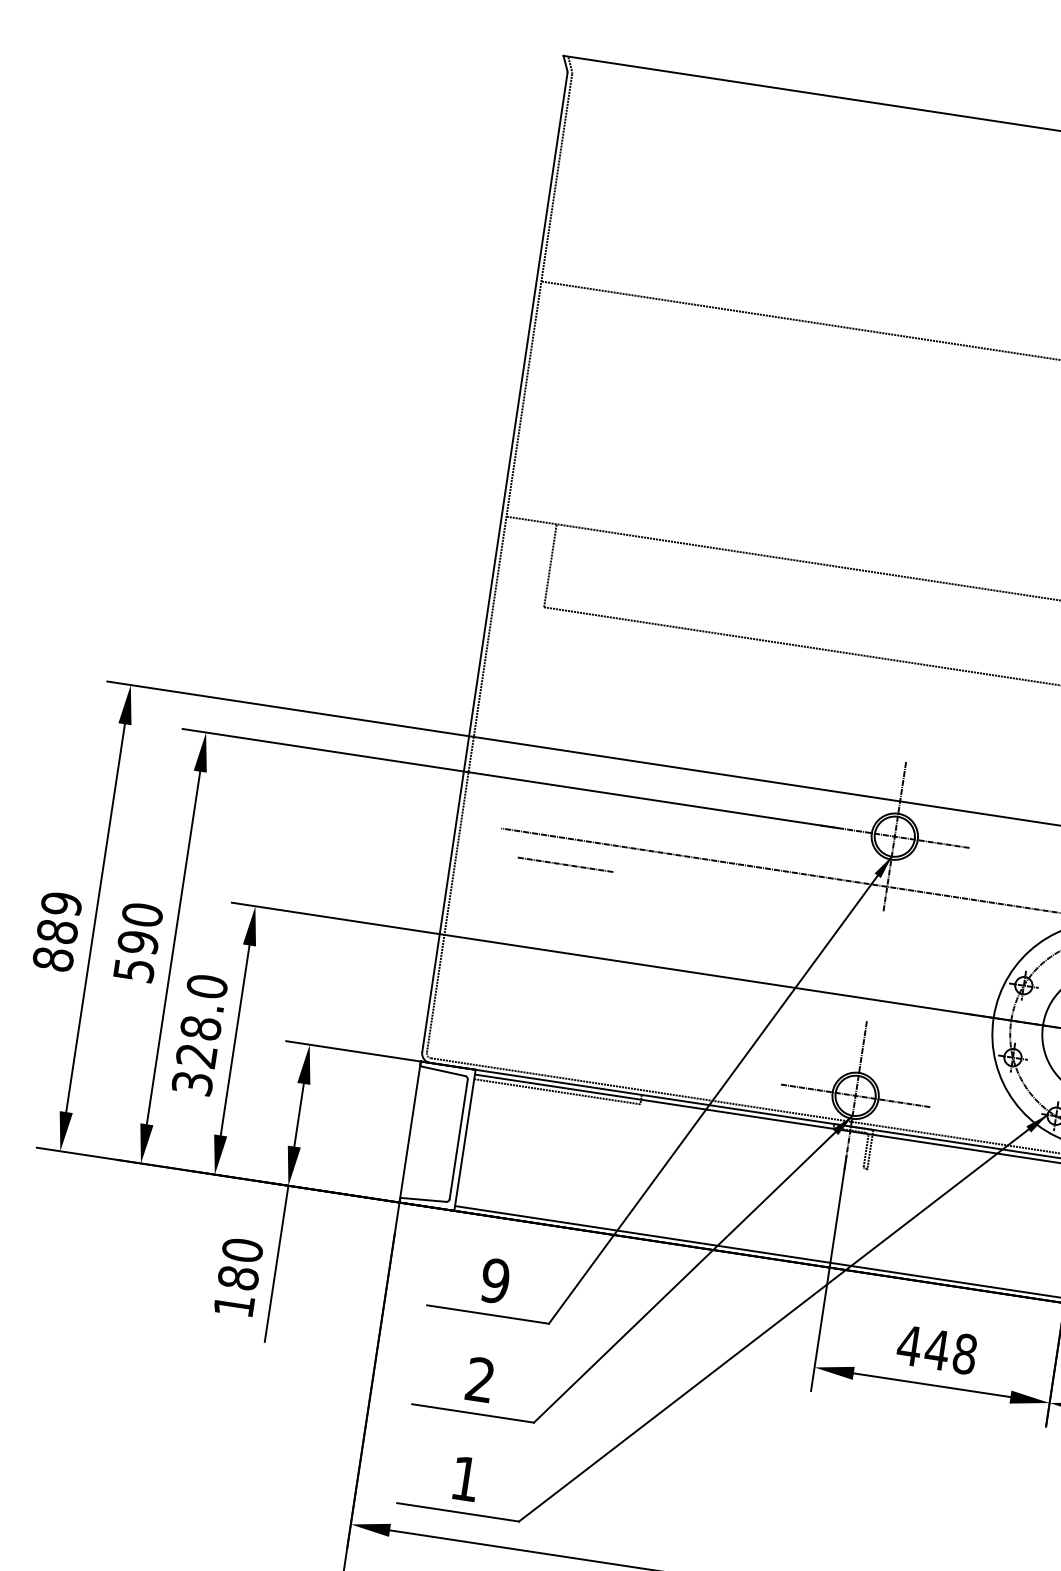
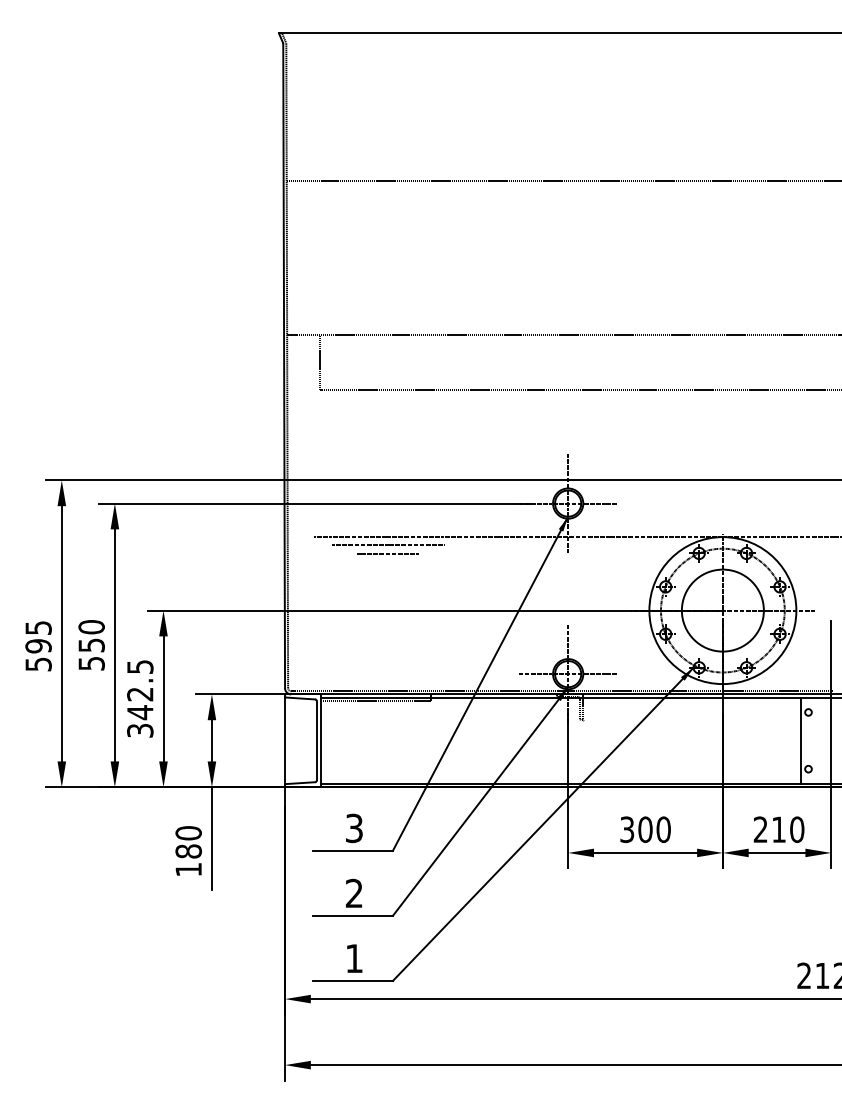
line: (612, 857) -> (388, 544), added
line: (564, 864) -> (387, 553), moved
text: (57, 932) -> (38, 646), 889 -> 595
text: (137, 942) -> (91, 645), 590 -> 550
text: (202, 1020) -> (140, 689), 328.0 -> 342.5
text: (495, 1279) -> (354, 827), 9 -> 3
text: (935, 1349) -> (644, 829), 448 -> 300

